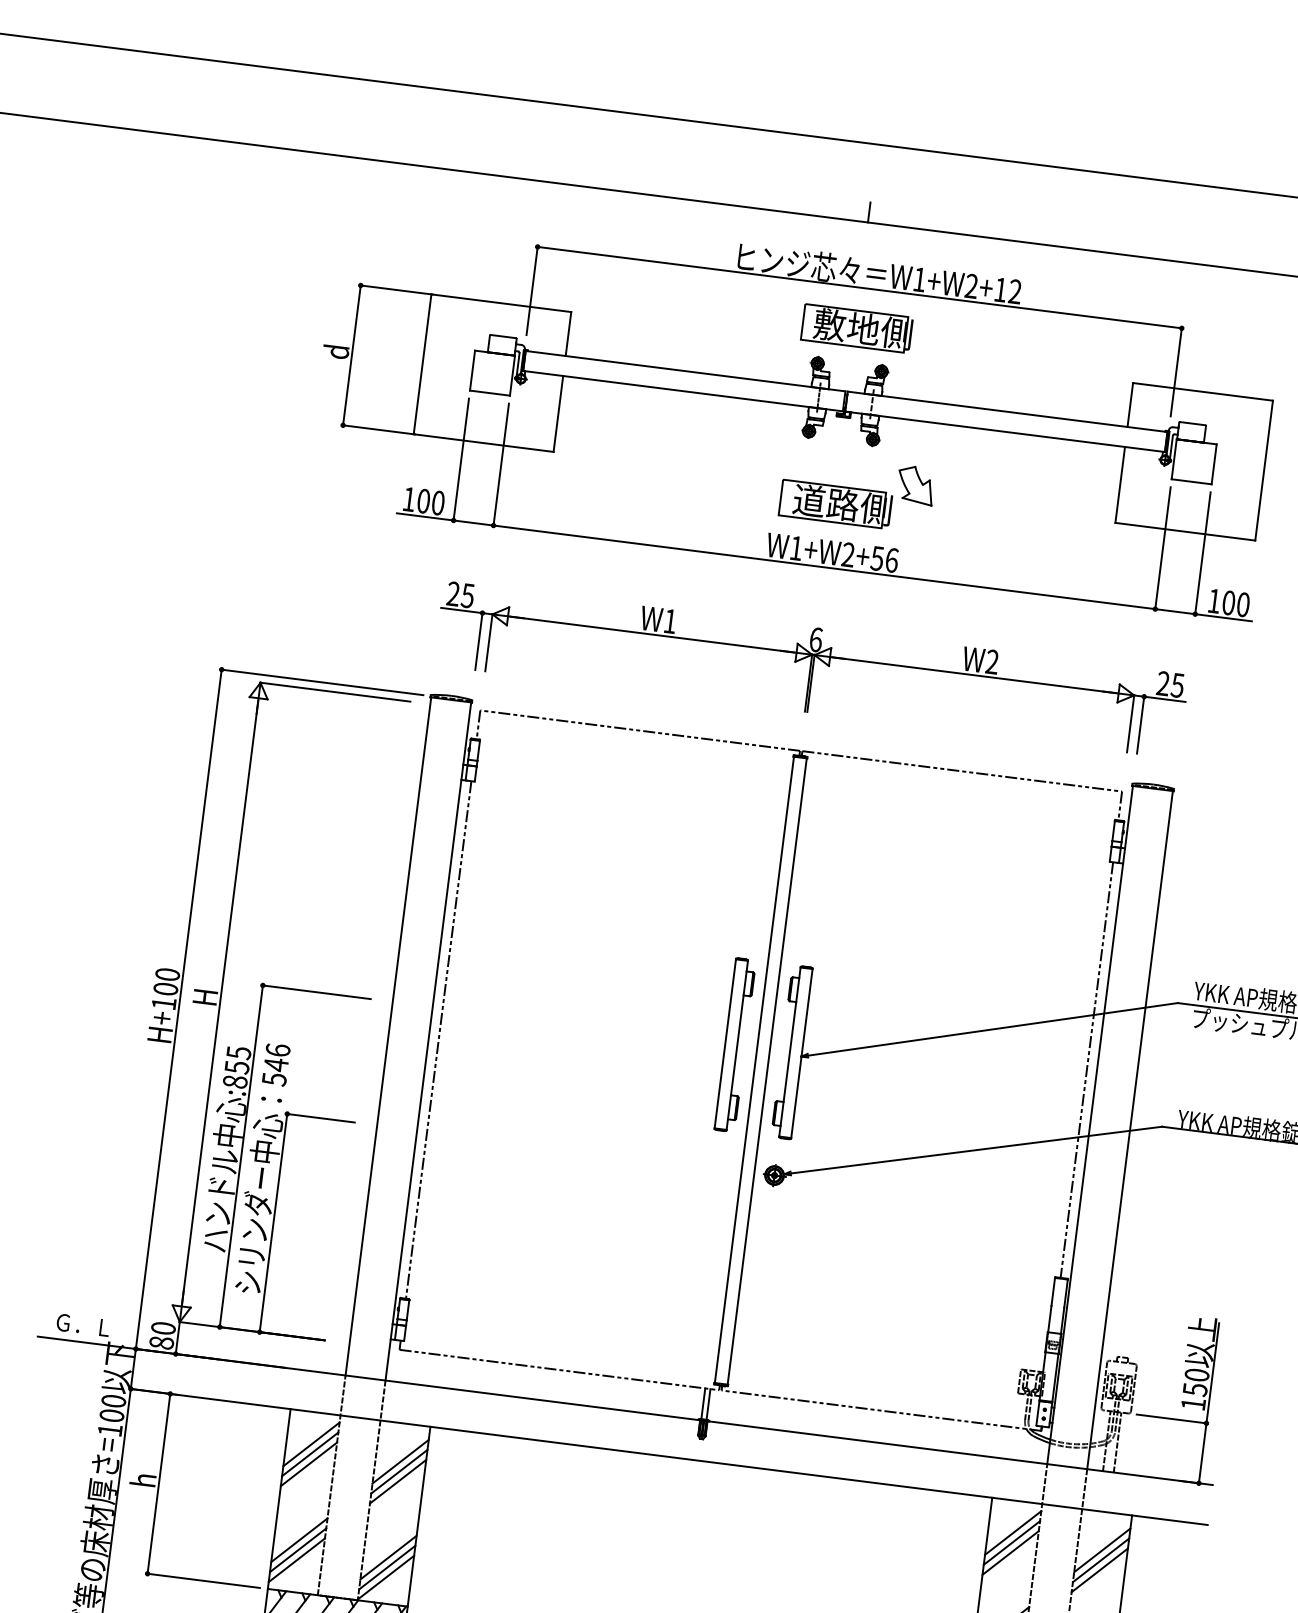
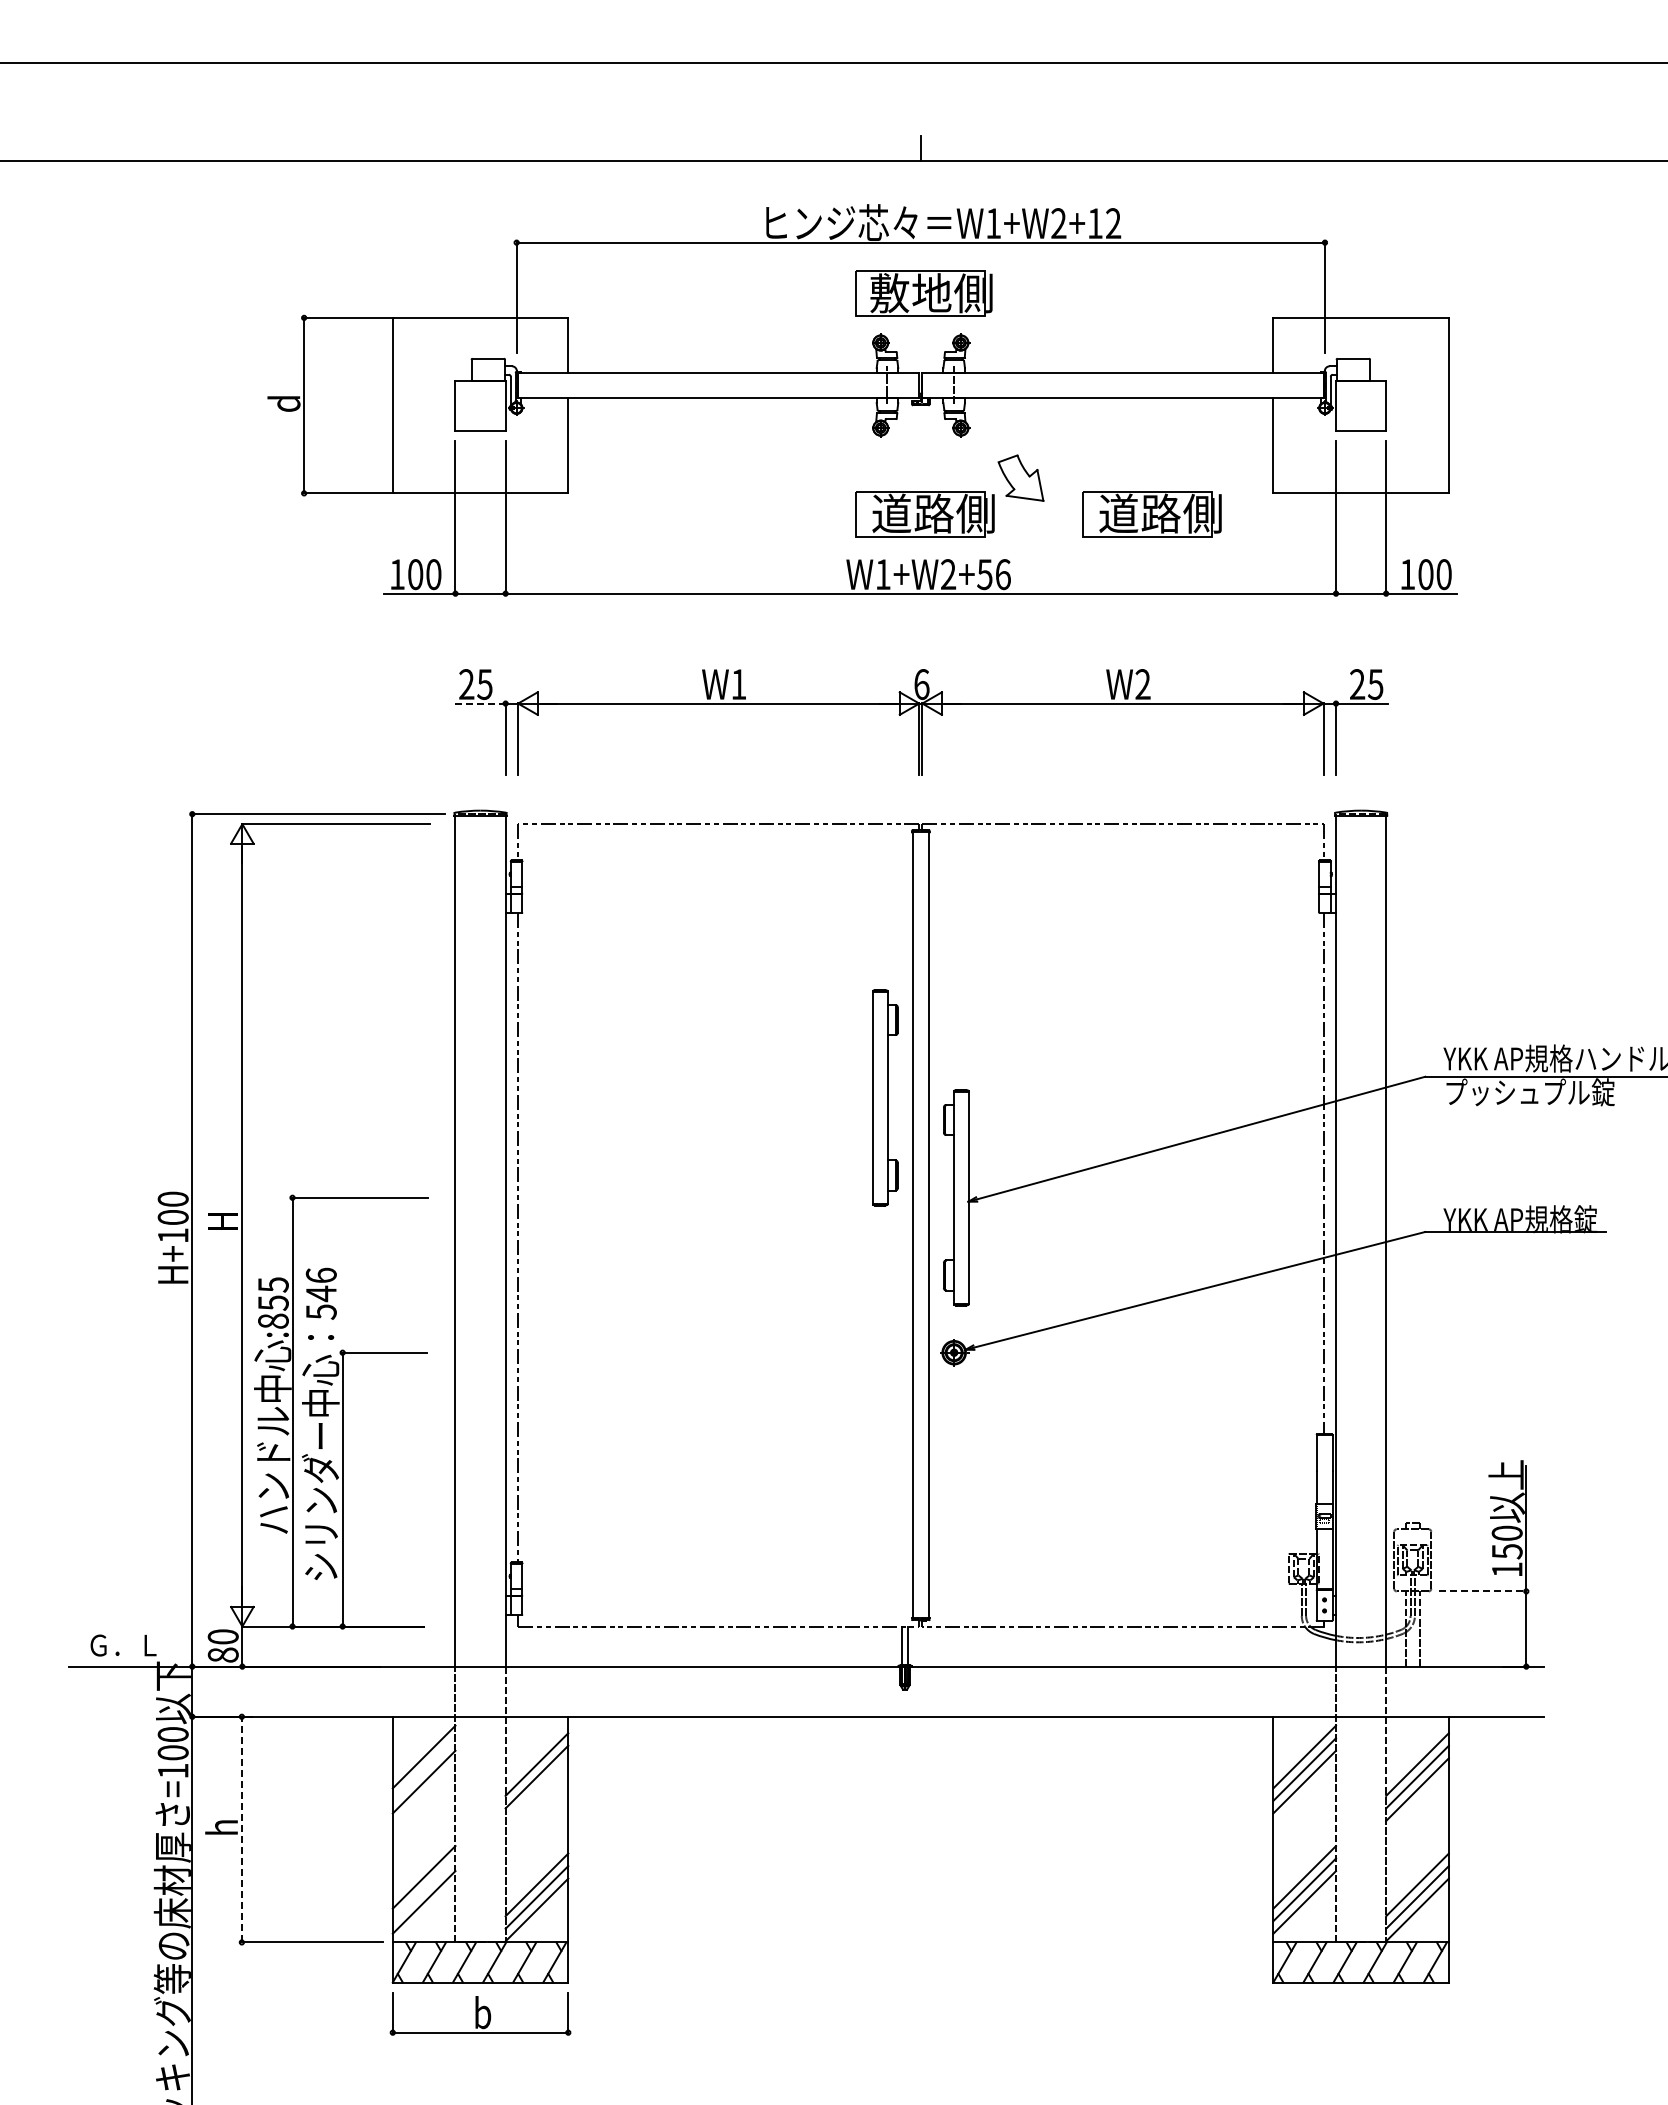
part: (1016, 527) -> (1151, 514), added
line: (461, 610) -> (479, 703), solid -> dashed
part: (735, 1044) -> (885, 1097), moved
line: (1172, 1419) -> (1483, 1591), solid -> dashed
line: (309, 1454) -> (423, 1769), removed
line: (397, 1481) -> (536, 1789), removed
line: (158, 1483) -> (241, 1829), solid -> dashed
line: (297, 1549) -> (423, 1889), removed

